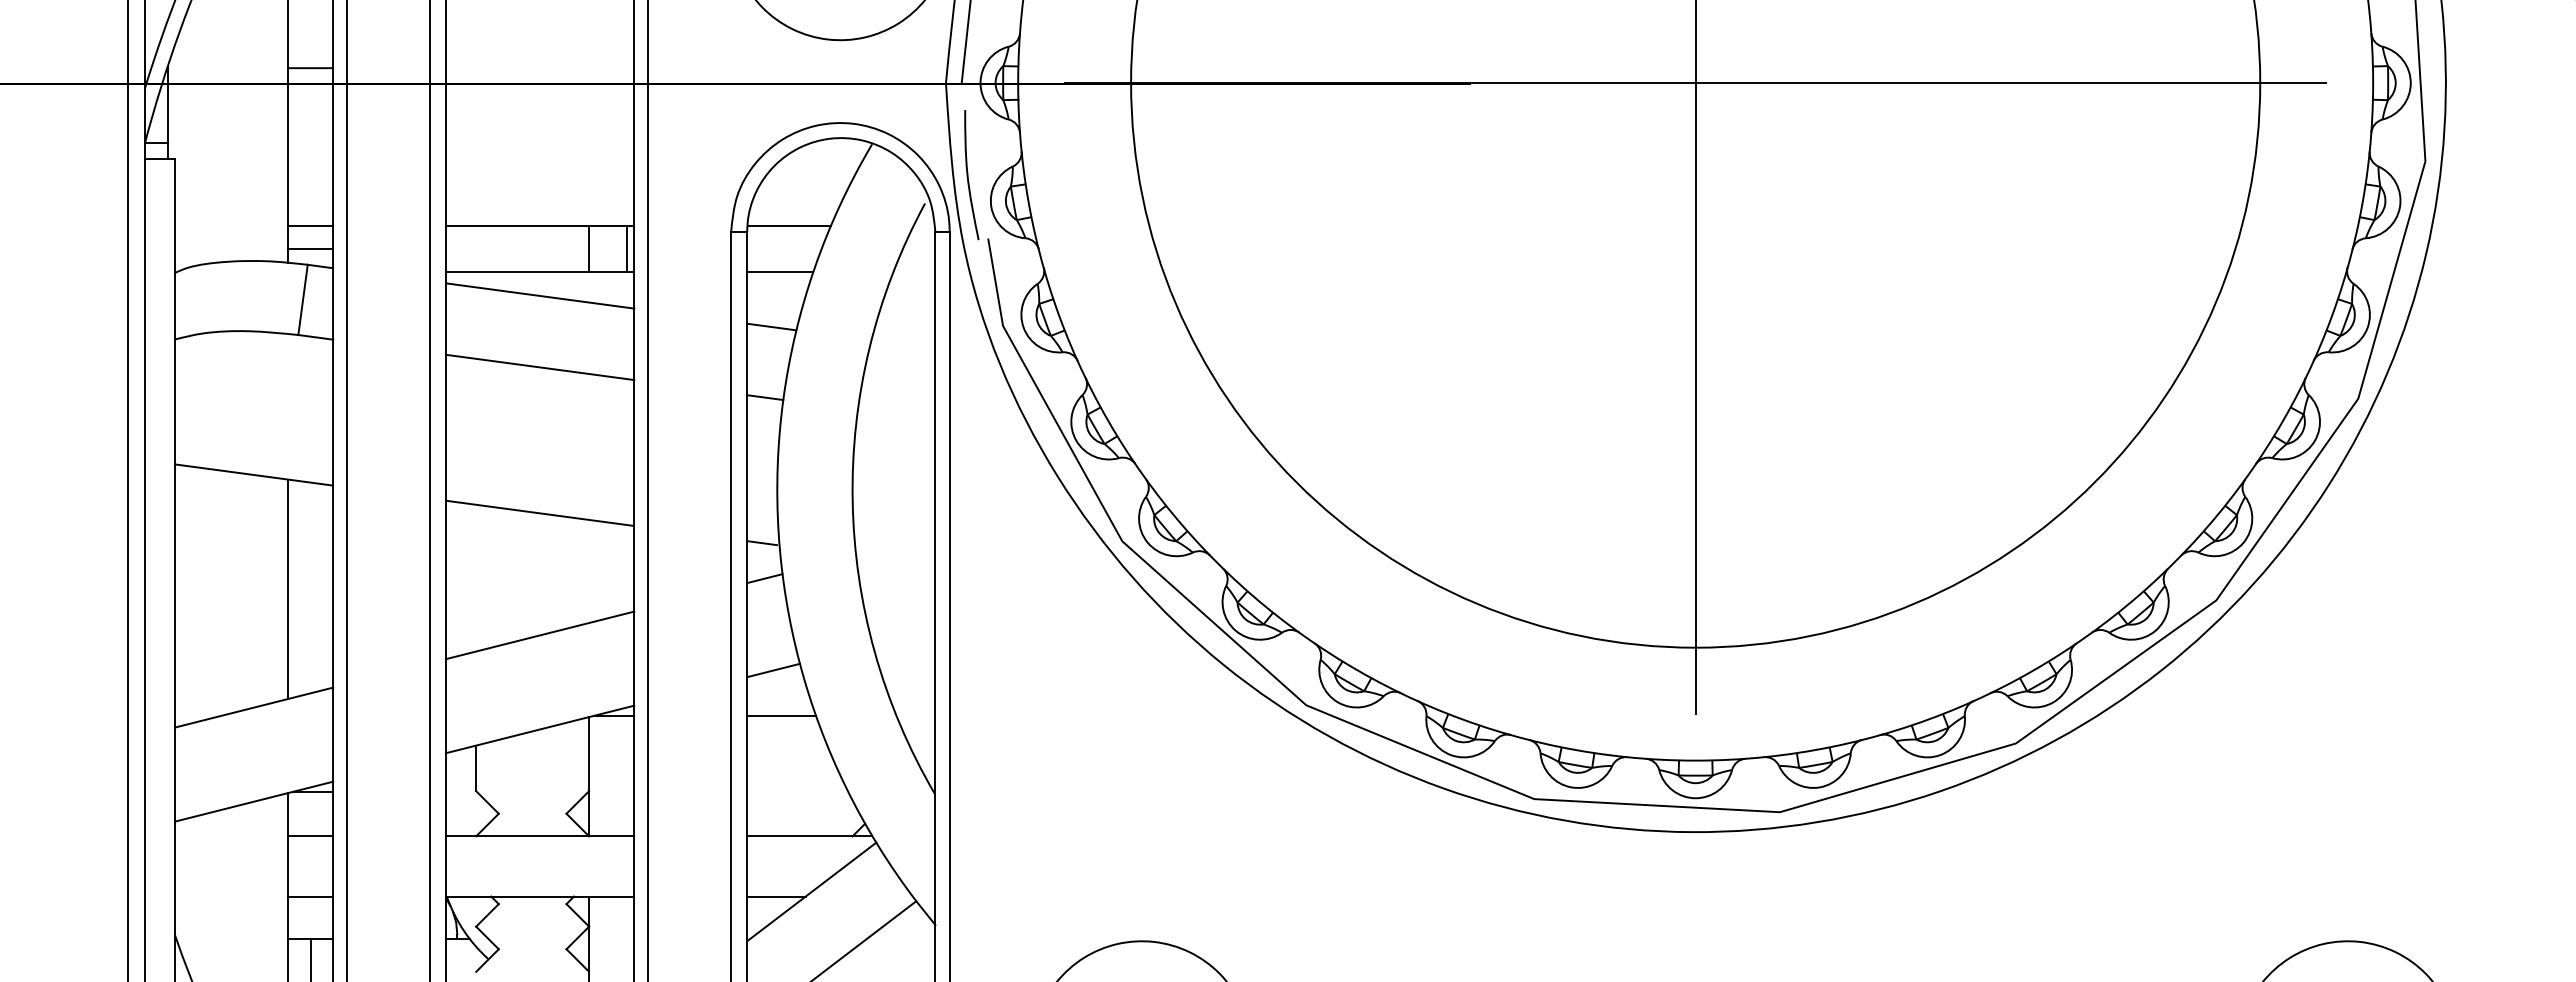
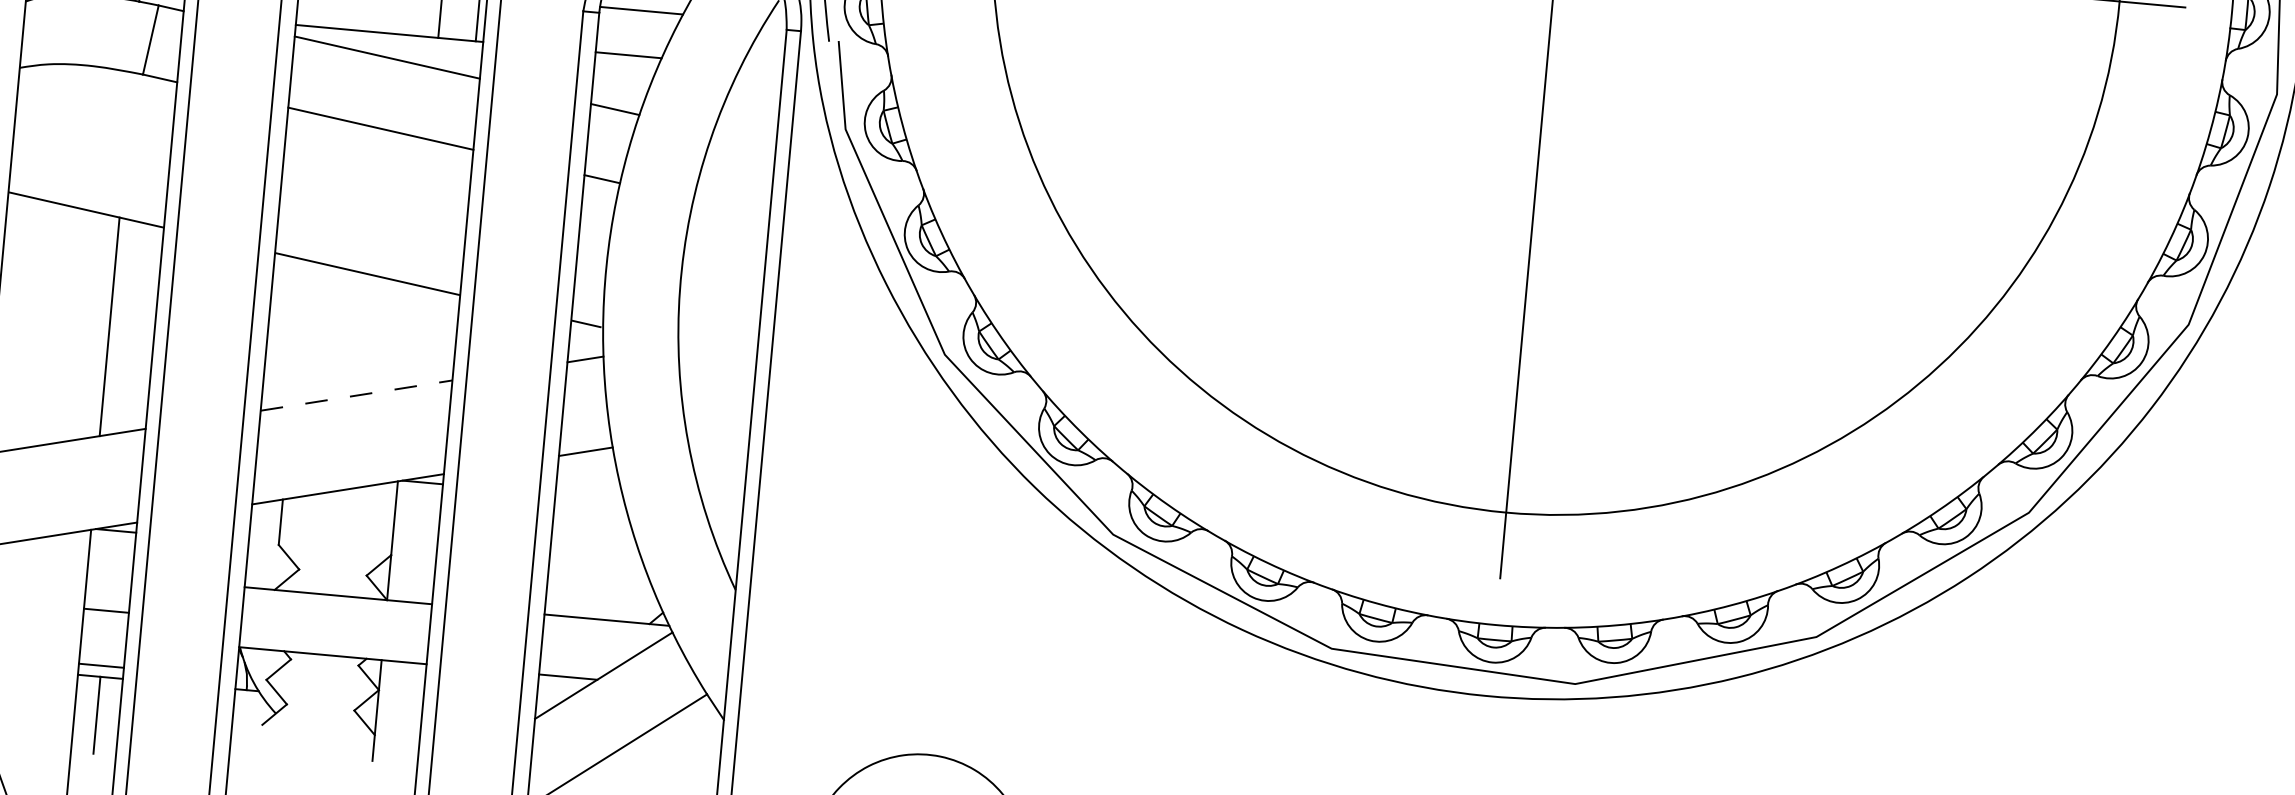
line: (540, 635) -> (356, 395), solid -> dashed
line: (781, 715) -> (589, 497), removed
line: (310, 836) -> (106, 610), moved
line: (310, 896) -> (101, 665), moved

